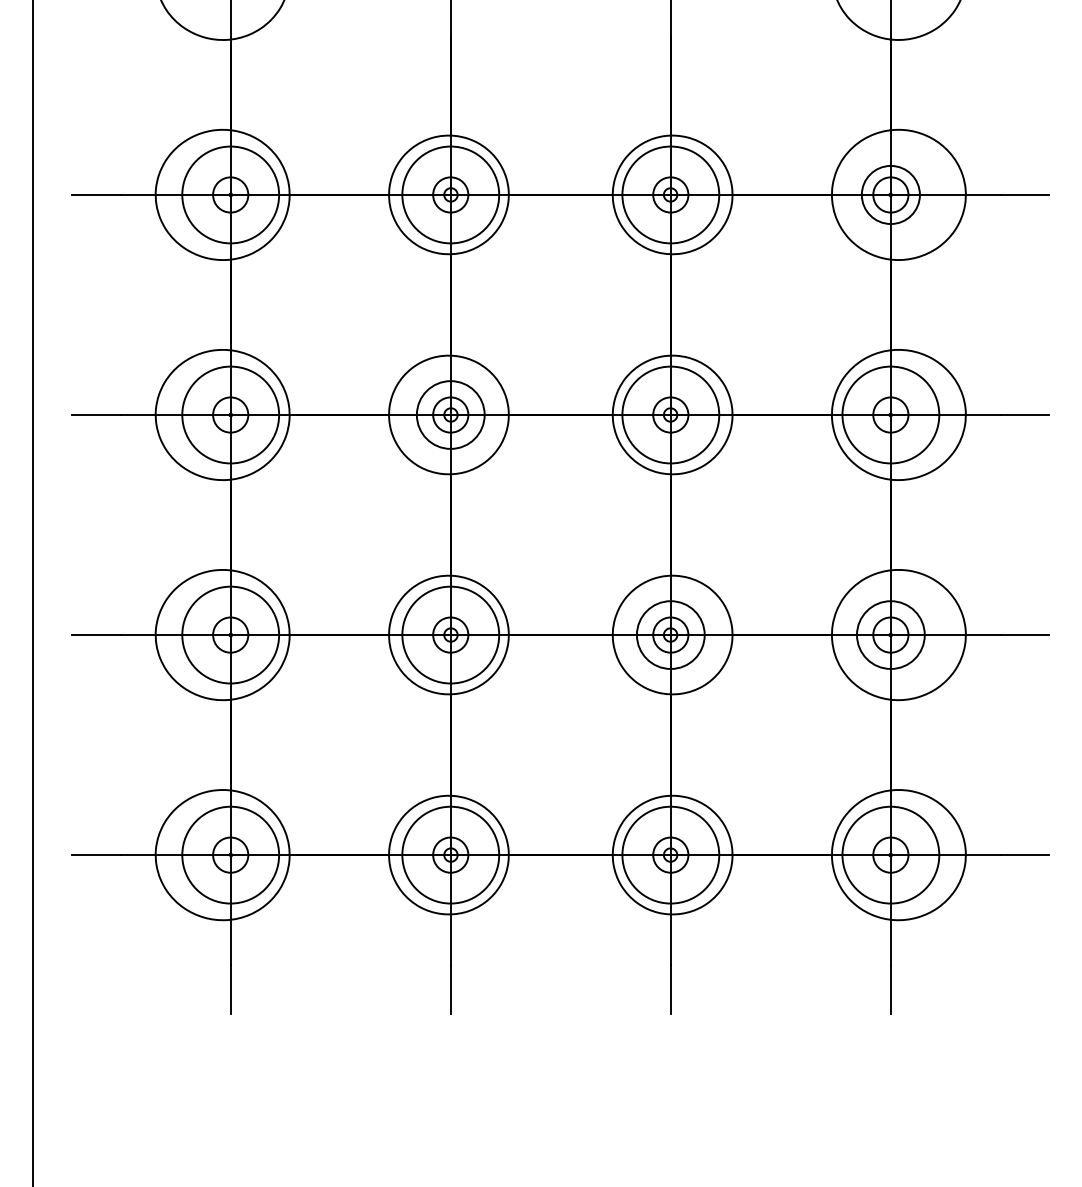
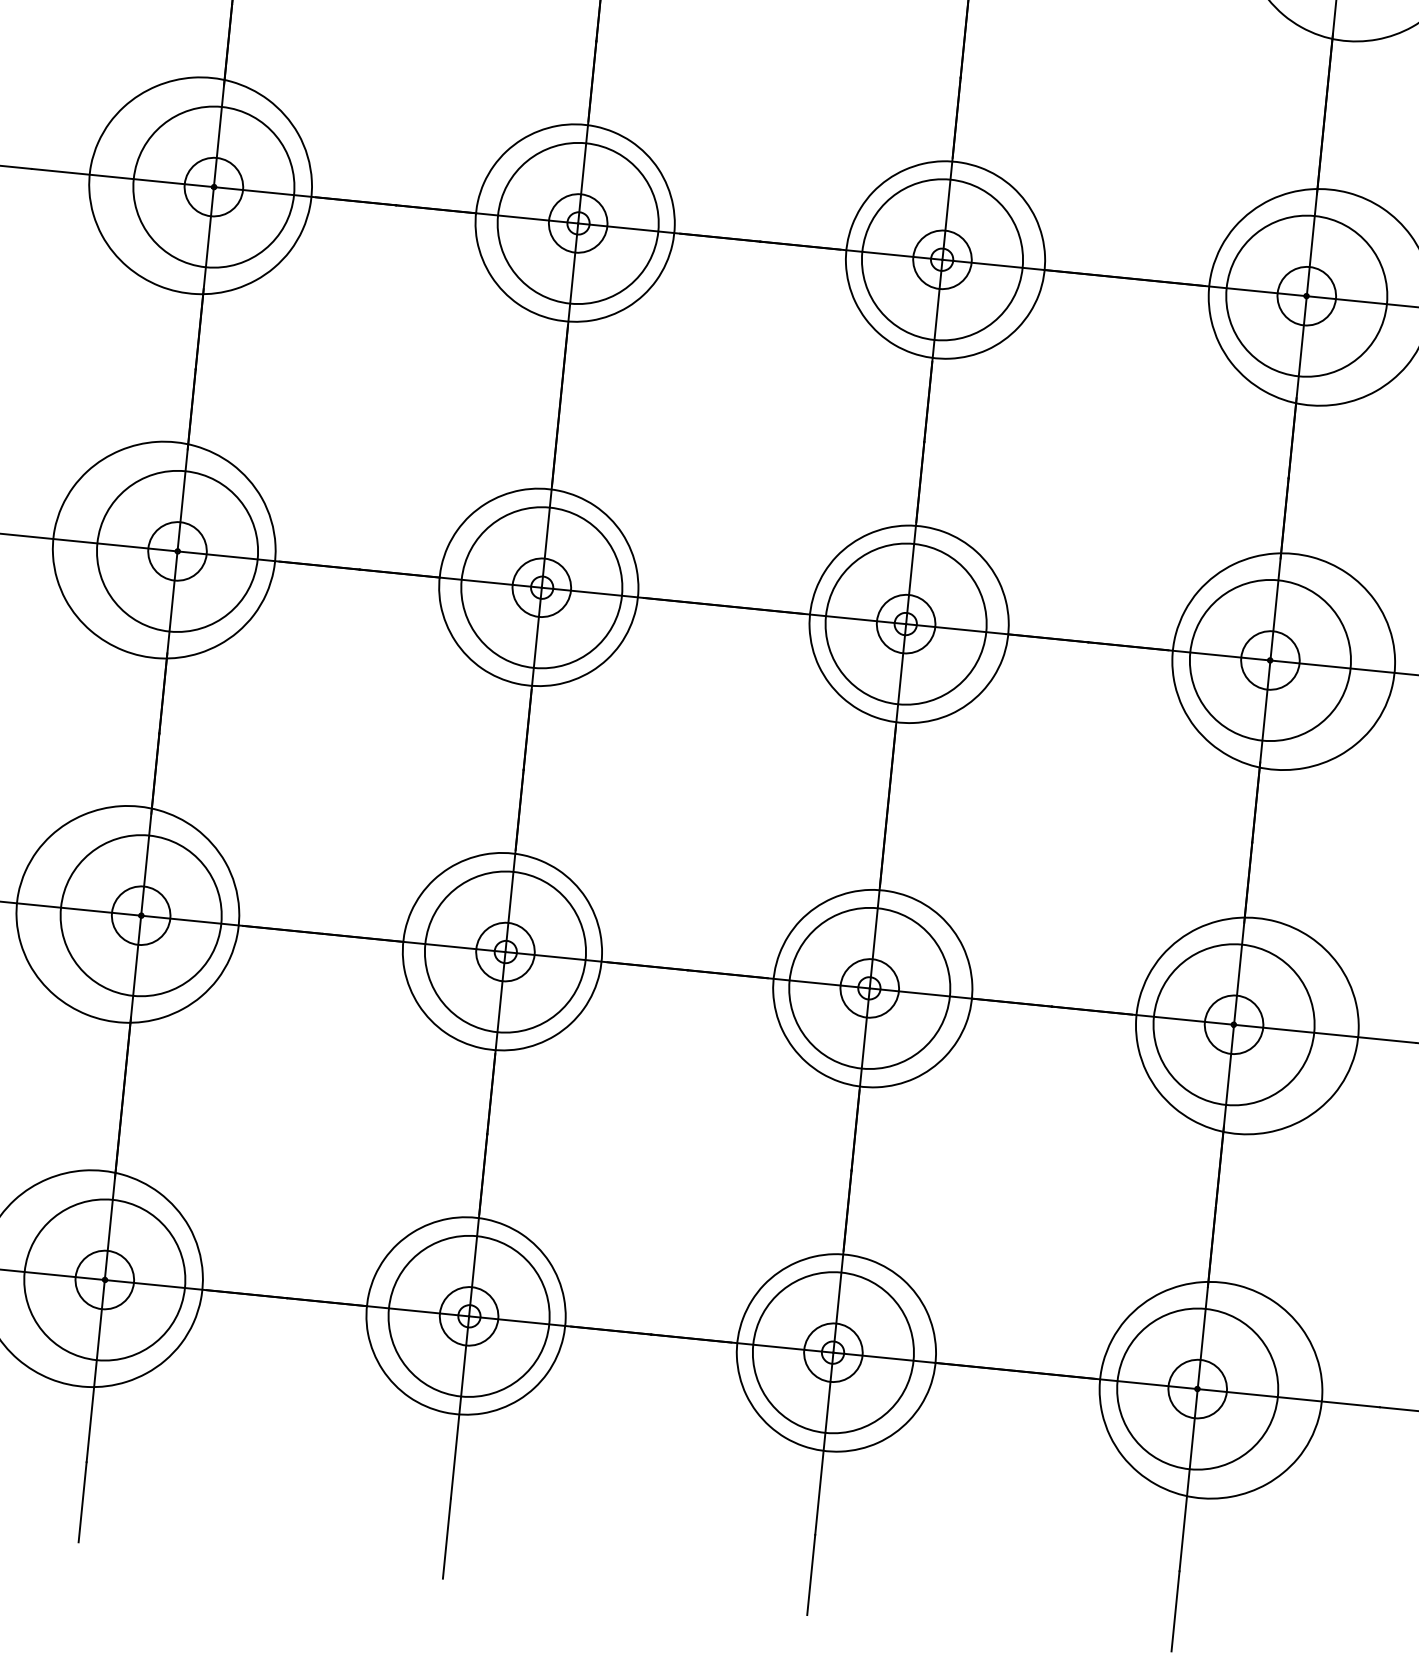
circle: (890, 194) -> (1306, 295), size x1.67
circle: (450, 414) -> (541, 586), size x1.43
circle: (670, 634) -> (869, 987), size x1.43
circle: (890, 634) -> (1233, 1023), size x1.43

